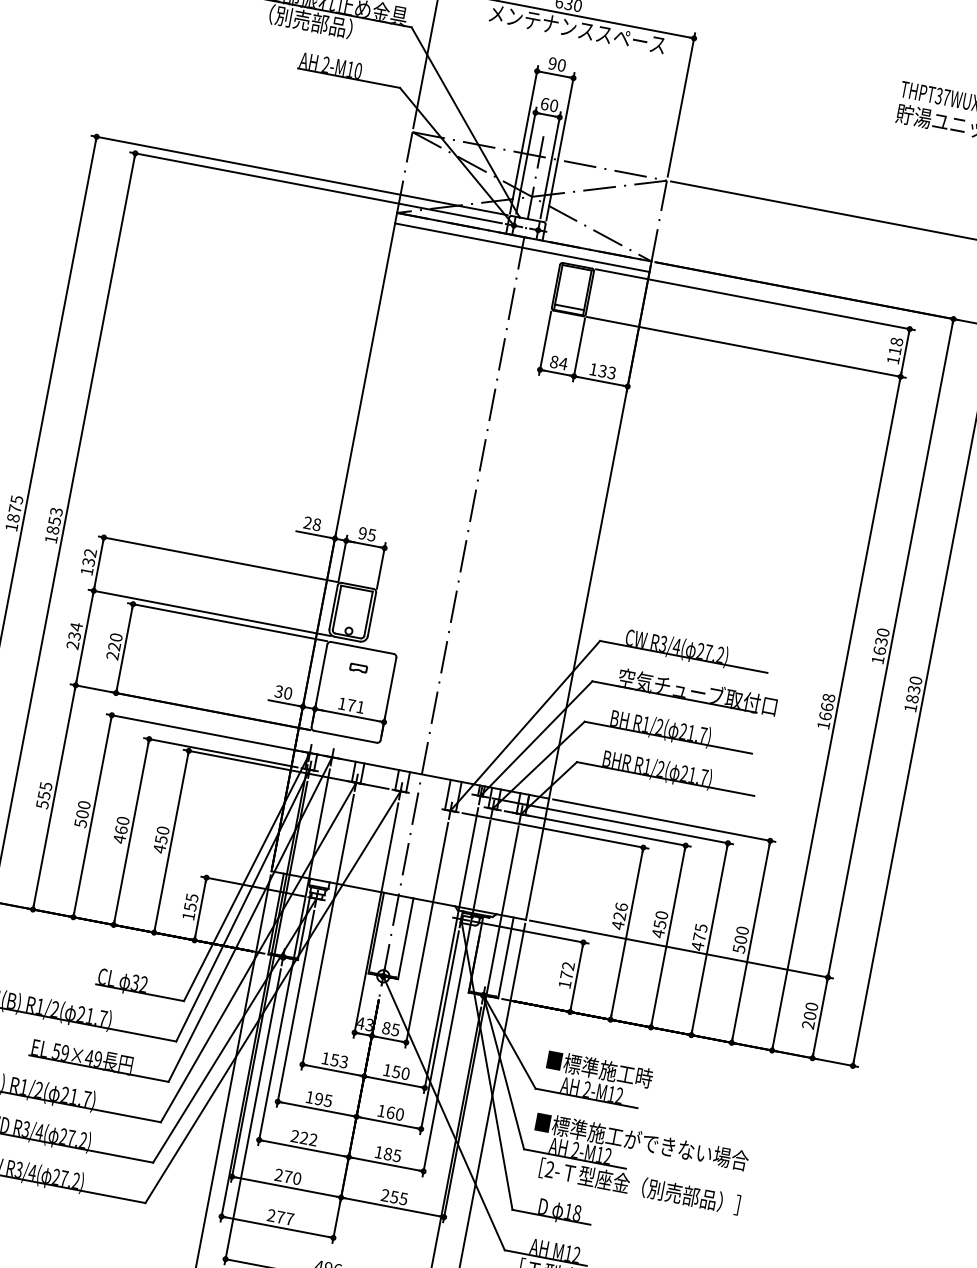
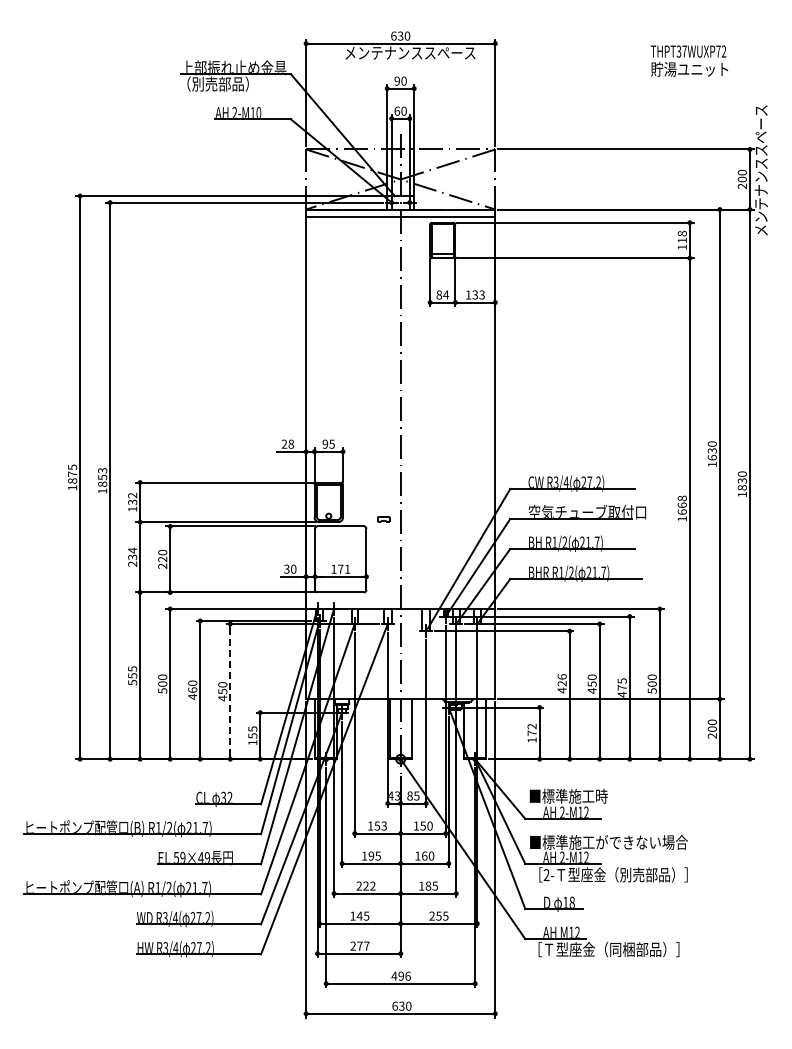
part: (358, 668) -> (383, 519), moved
line: (171, 841) -> (230, 691), solid -> dashed
text: (287, 1175) -> (359, 915), 270 -> 145

